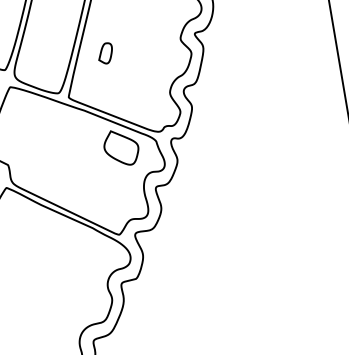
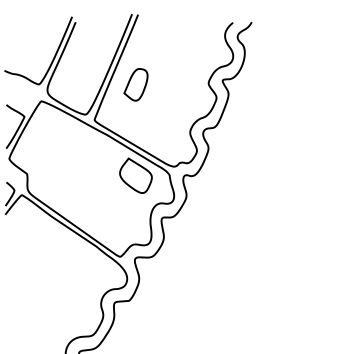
part: (104, 53) -> (135, 84), size x1.67

